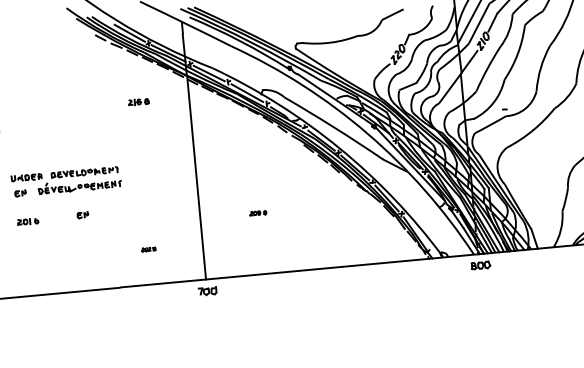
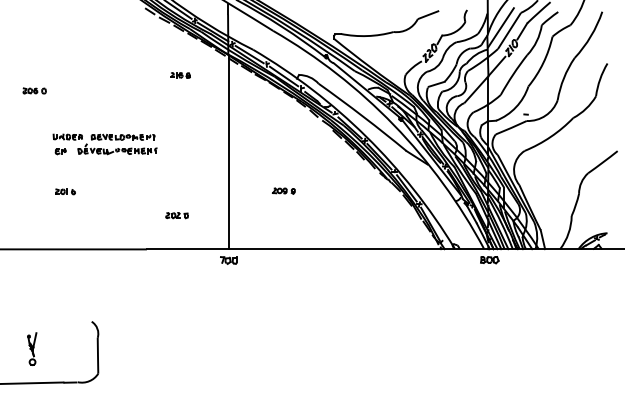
part: (257, 212) -> (283, 190), size x1.43
part: (82, 215) -> (117, 177), removed
part: (28, 221) -> (65, 191), moved
part: (148, 249) -> (176, 215), size x1.67

